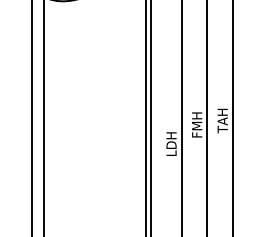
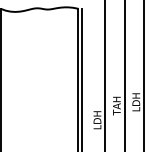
text: (222, 120) -> (136, 102), TAH -> LDH
text: (197, 124) -> (117, 105), FMH -> TAH

